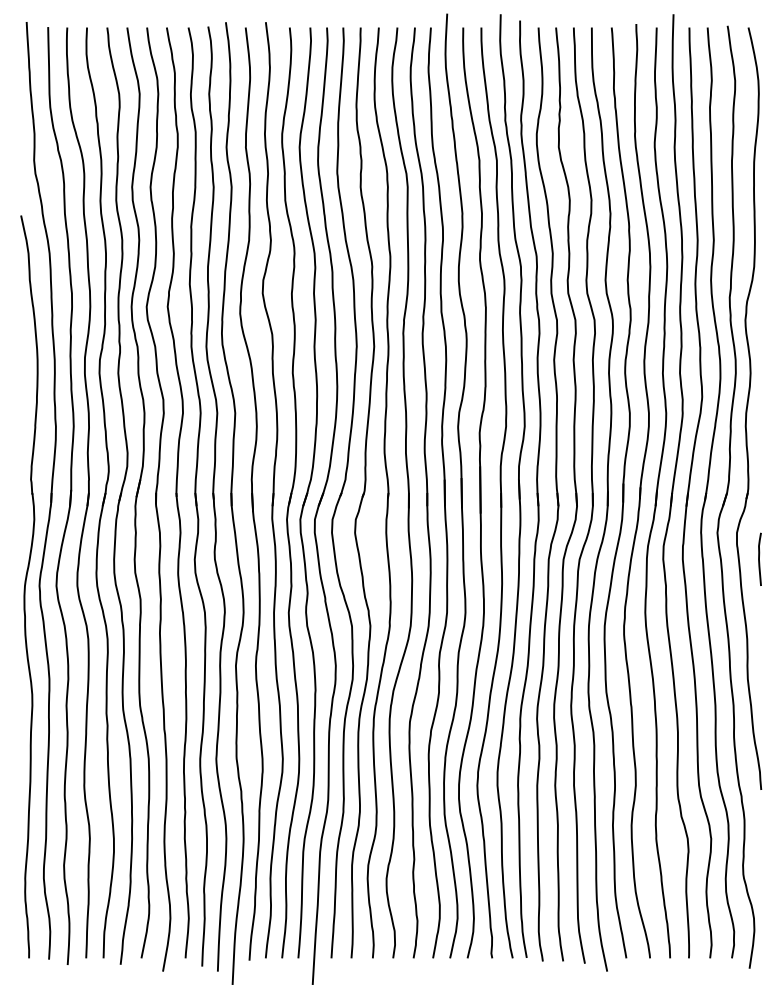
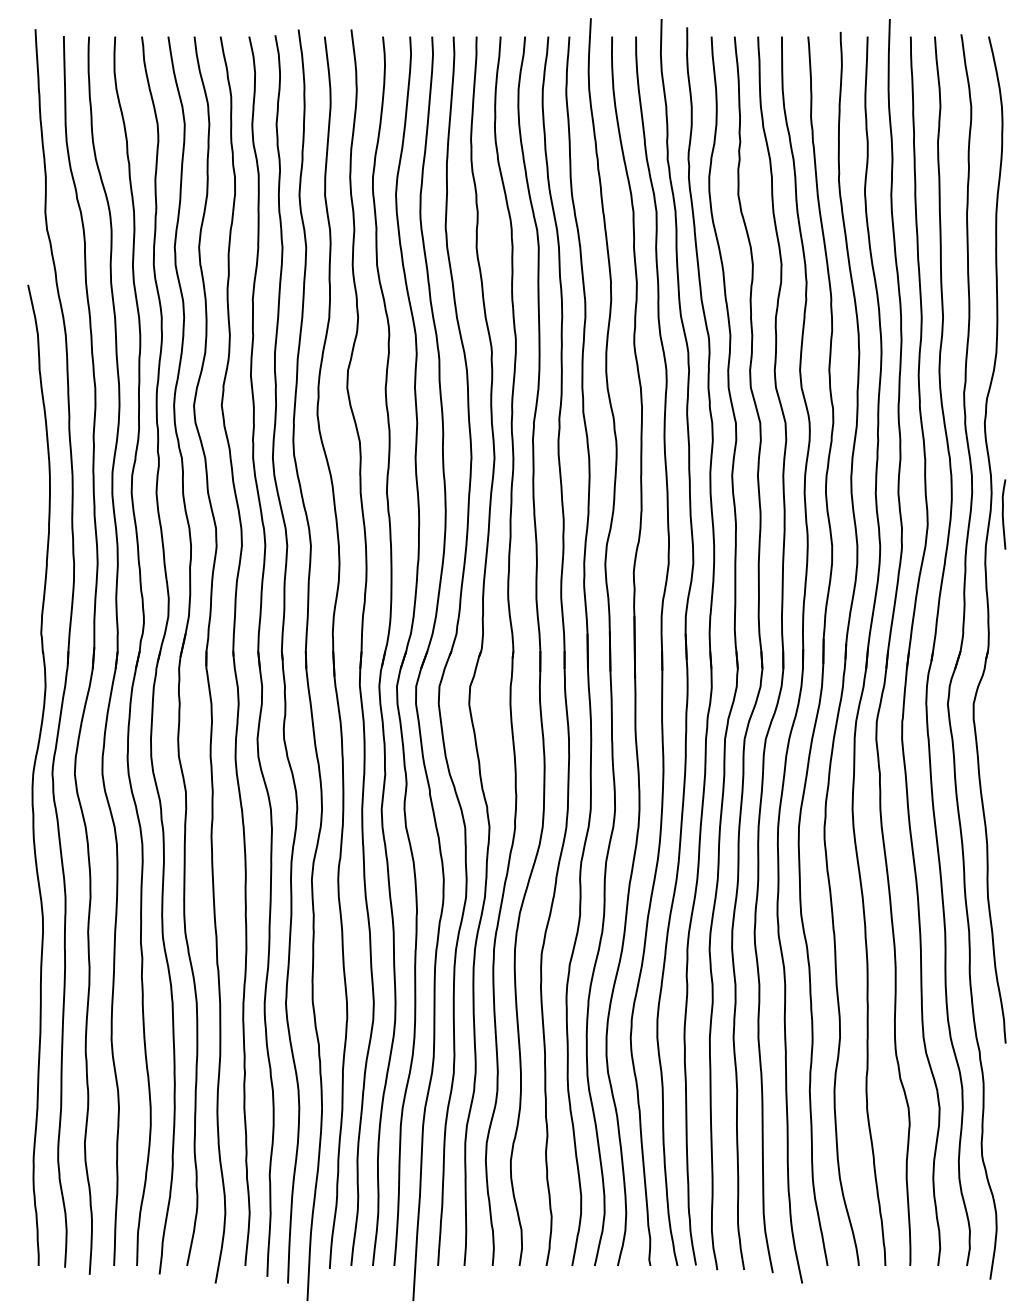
curve: (759, 558) -> (1003, 513), moved

